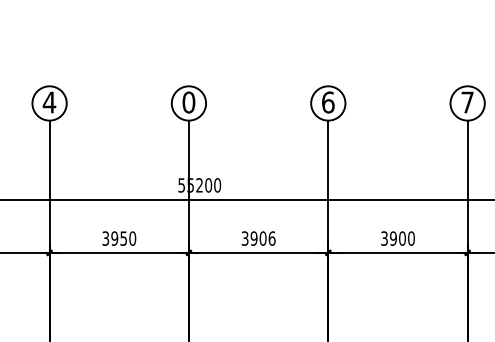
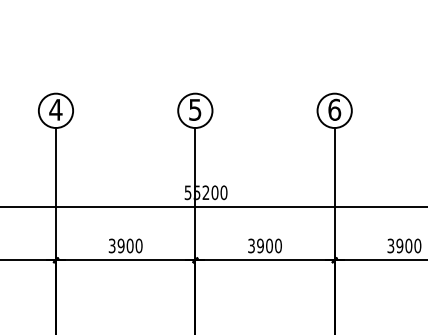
text: (188, 102) -> (194, 109), 0 -> 5
text: (123, 238) -> (129, 245), 3950 -> 3900
text: (271, 238) -> (277, 245), 3906 -> 3900

